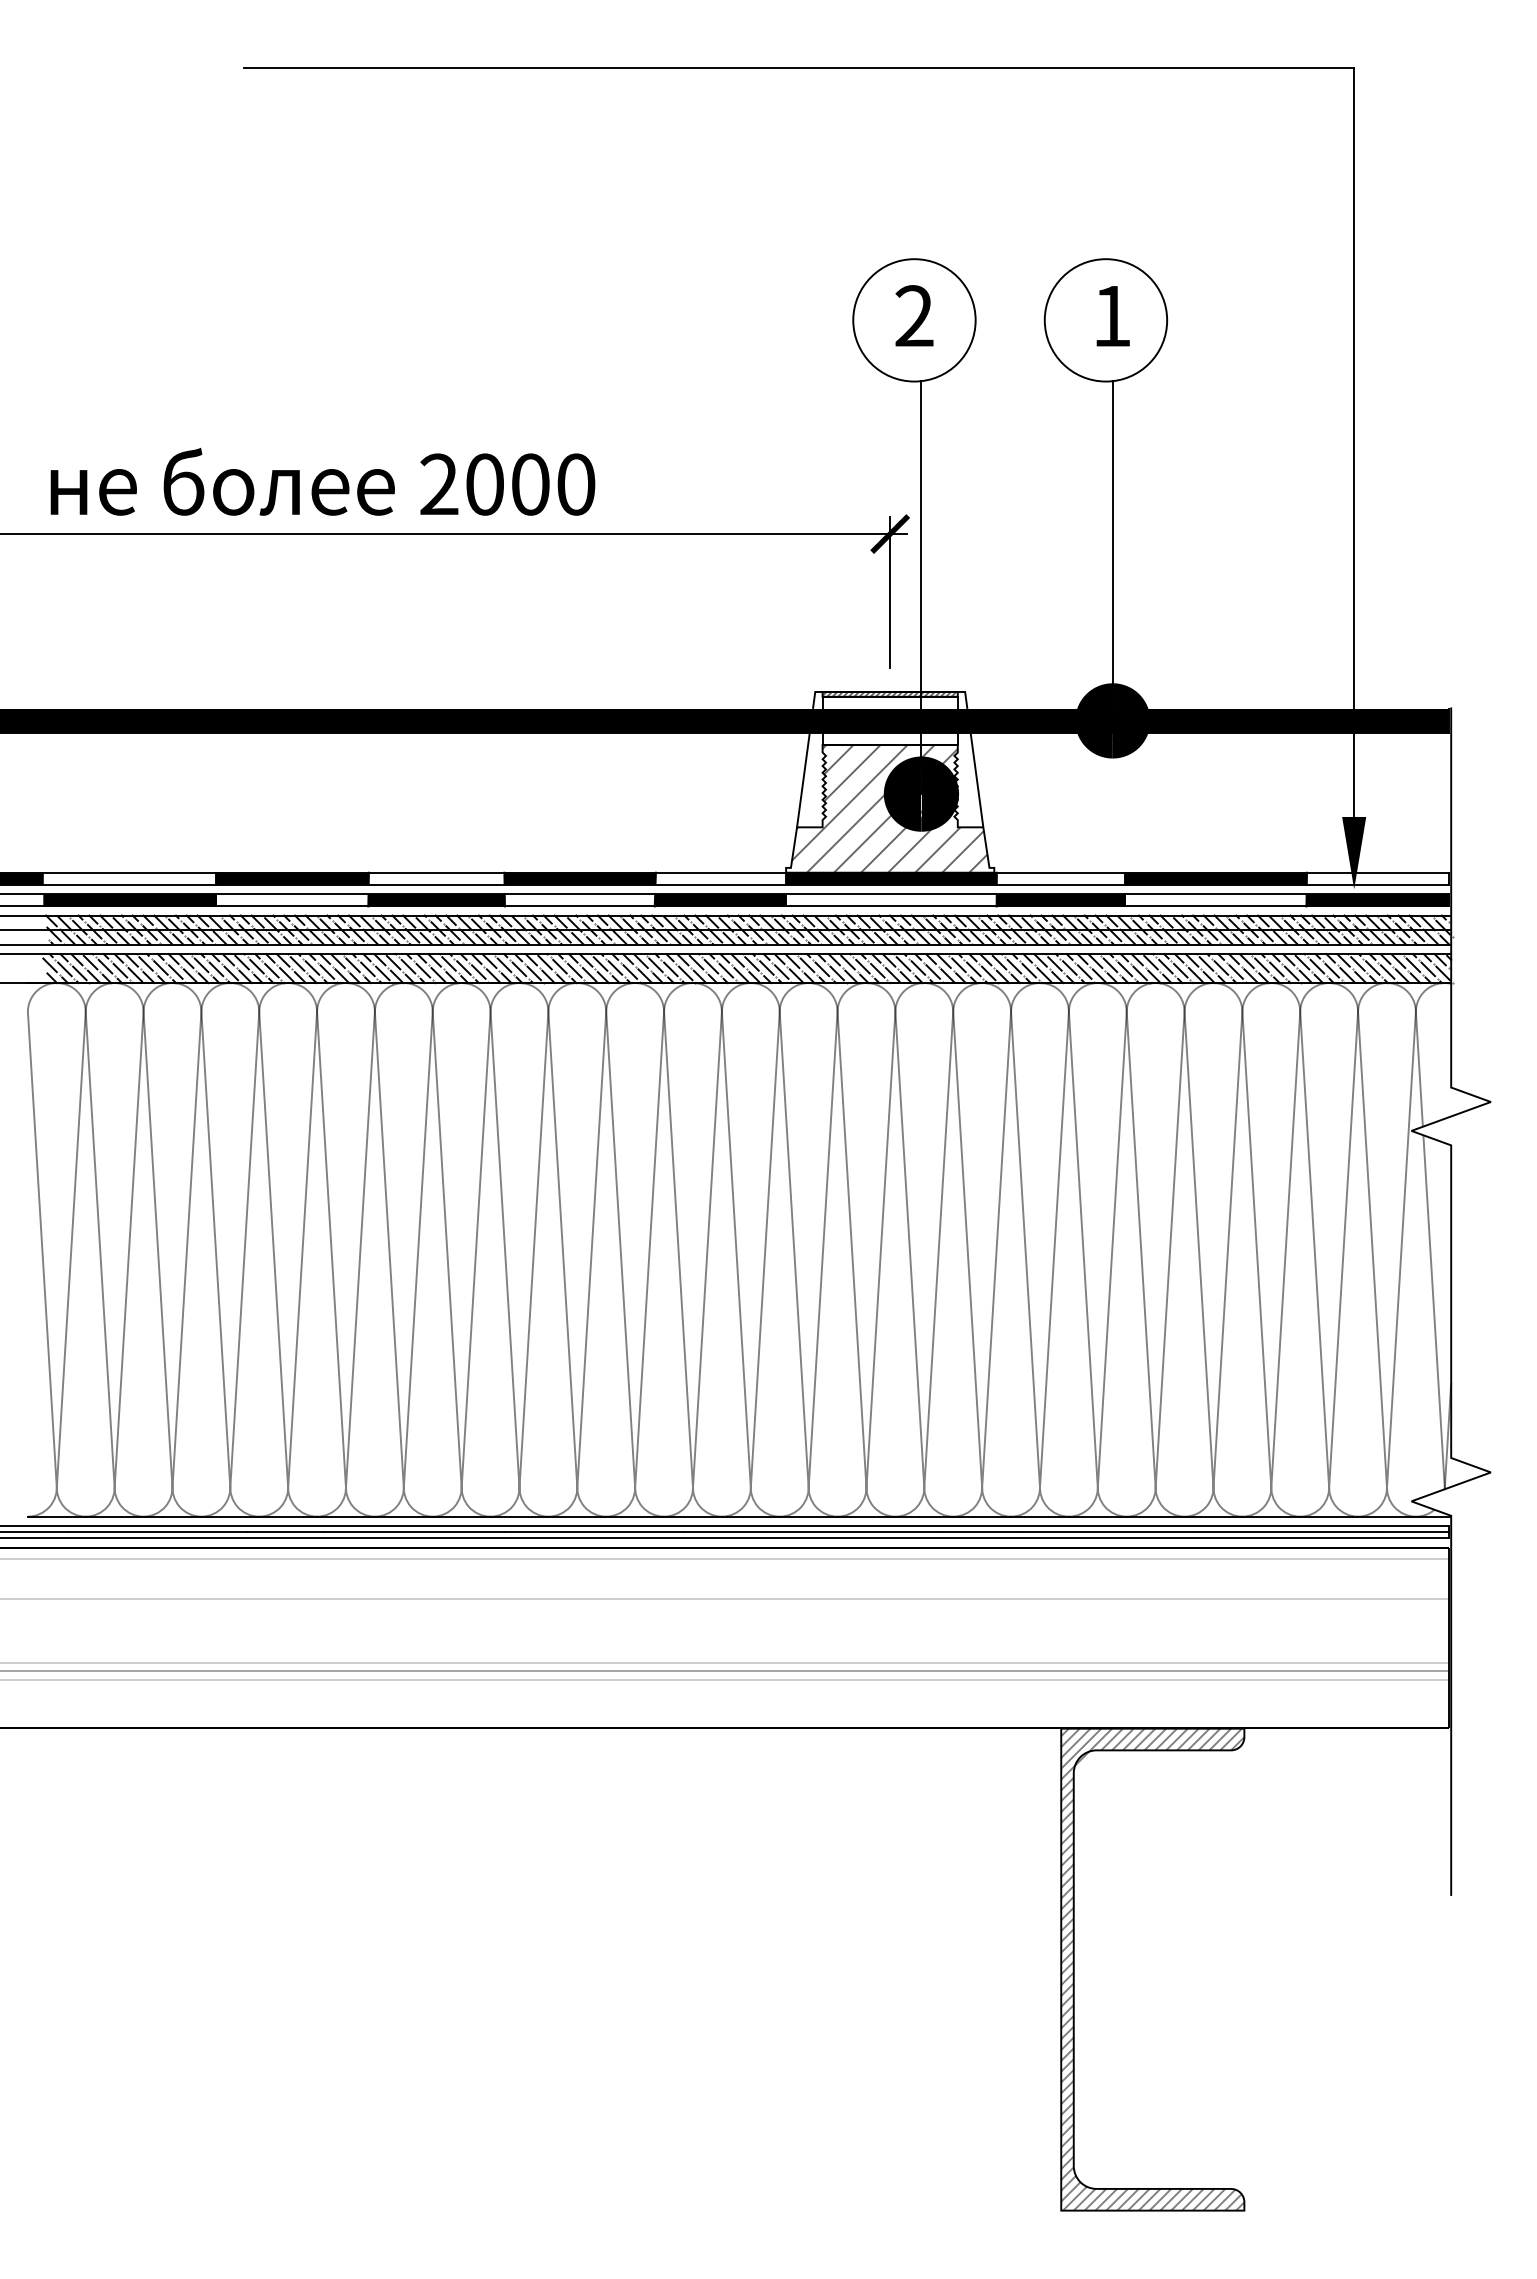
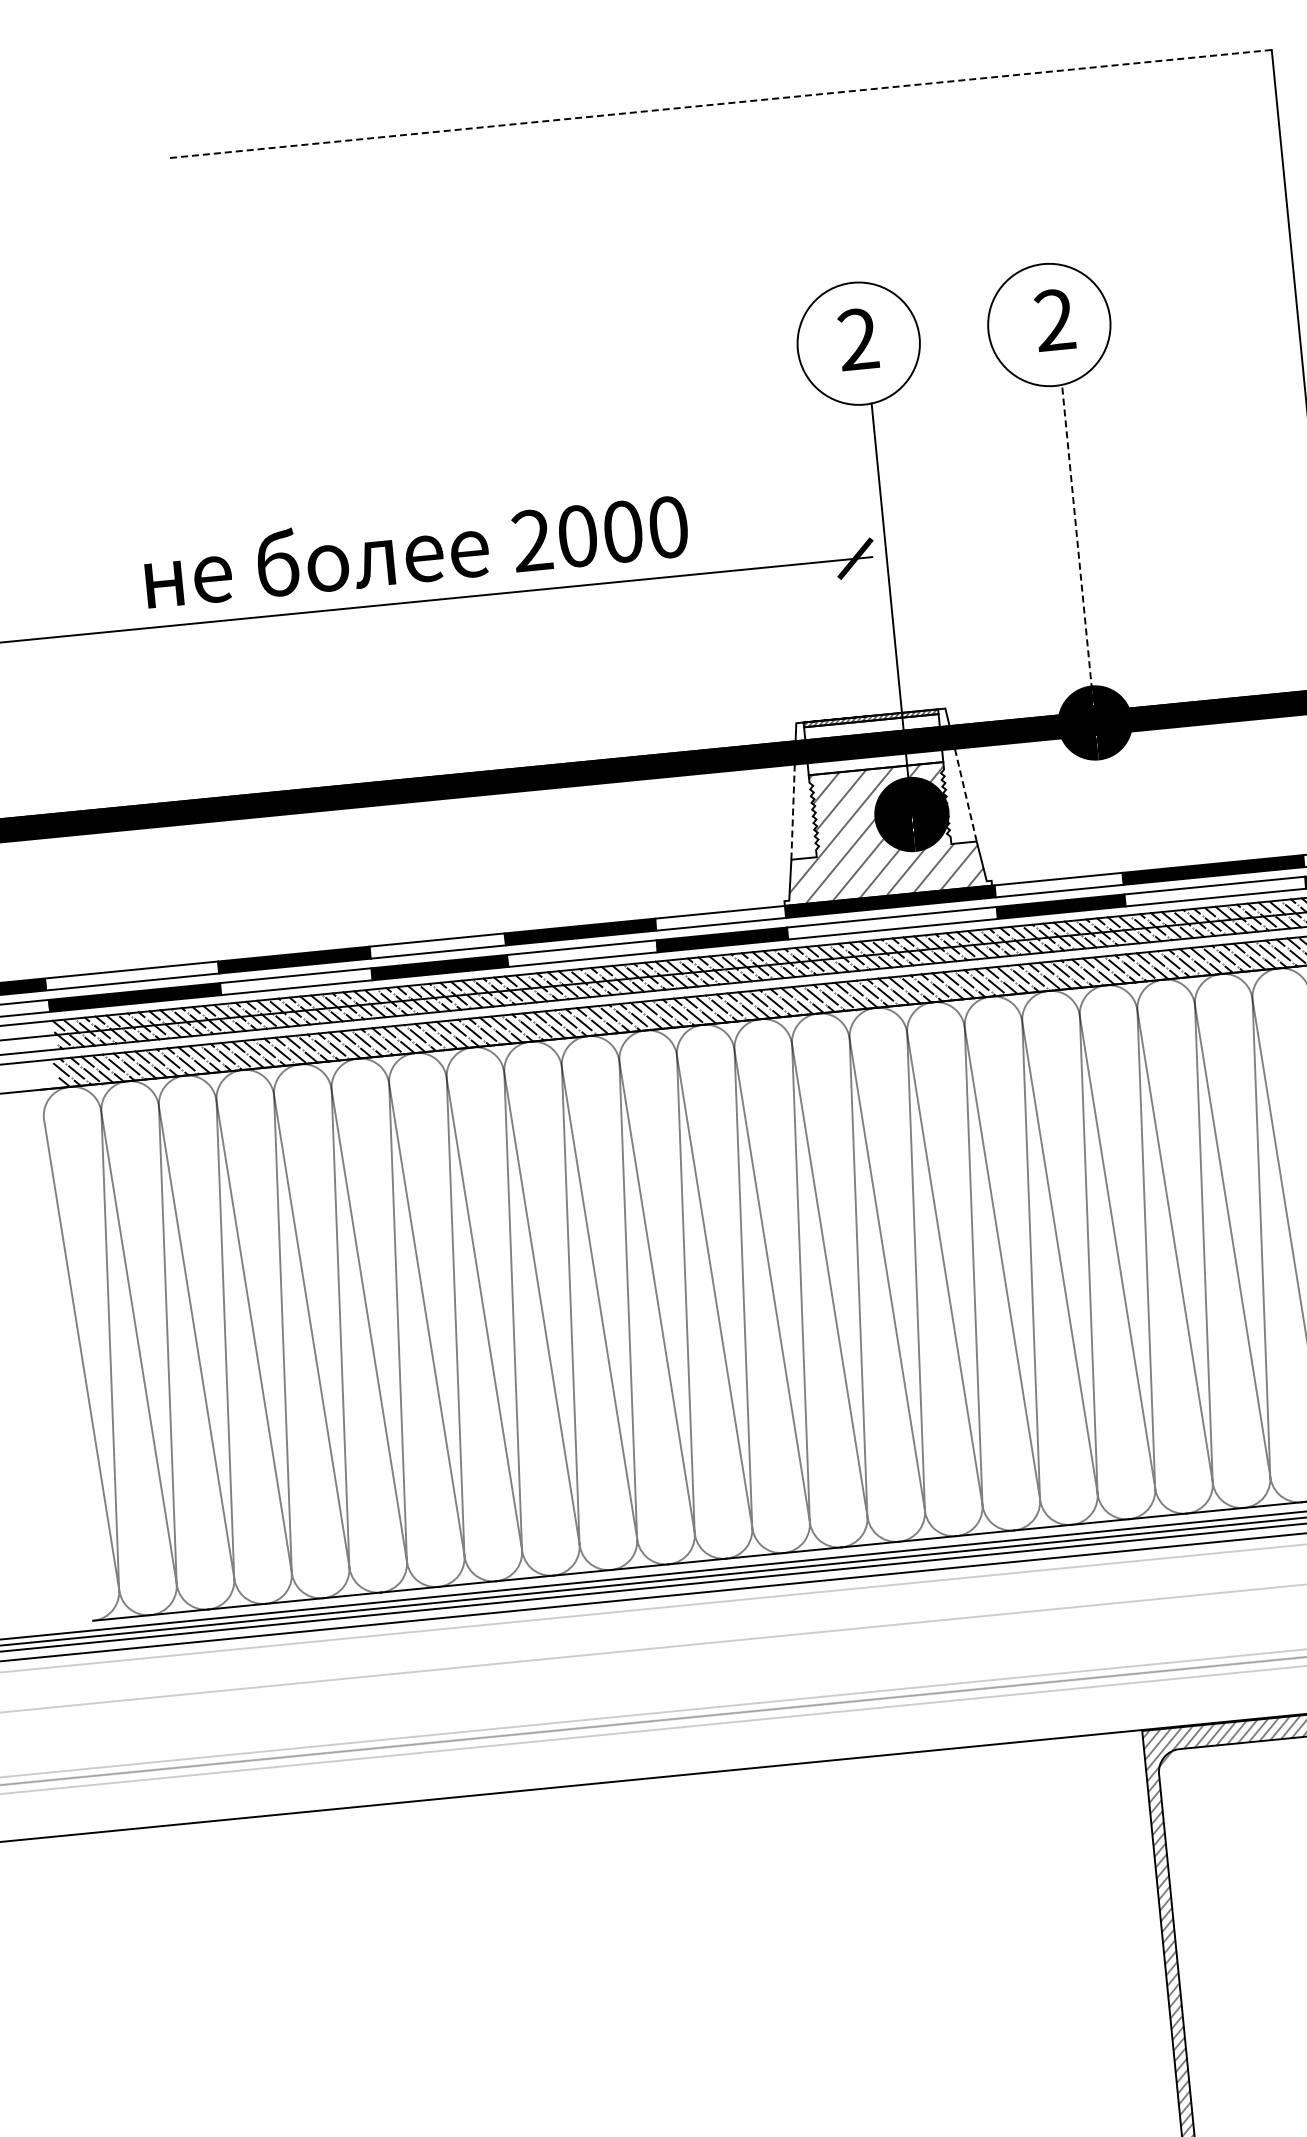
line: (799, 68) -> (719, 104), solid -> dashed
text: (1111, 315) -> (1054, 319), 1 -> 2
text: (322, 481) -> (415, 549), moved
line: (1112, 551) -> (1078, 554), solid -> dashed
line: (890, 592) -> (861, 616), removed
line: (803, 780) -> (793, 812), solid -> dashed
line: (976, 780) -> (965, 795), solid -> dashed

